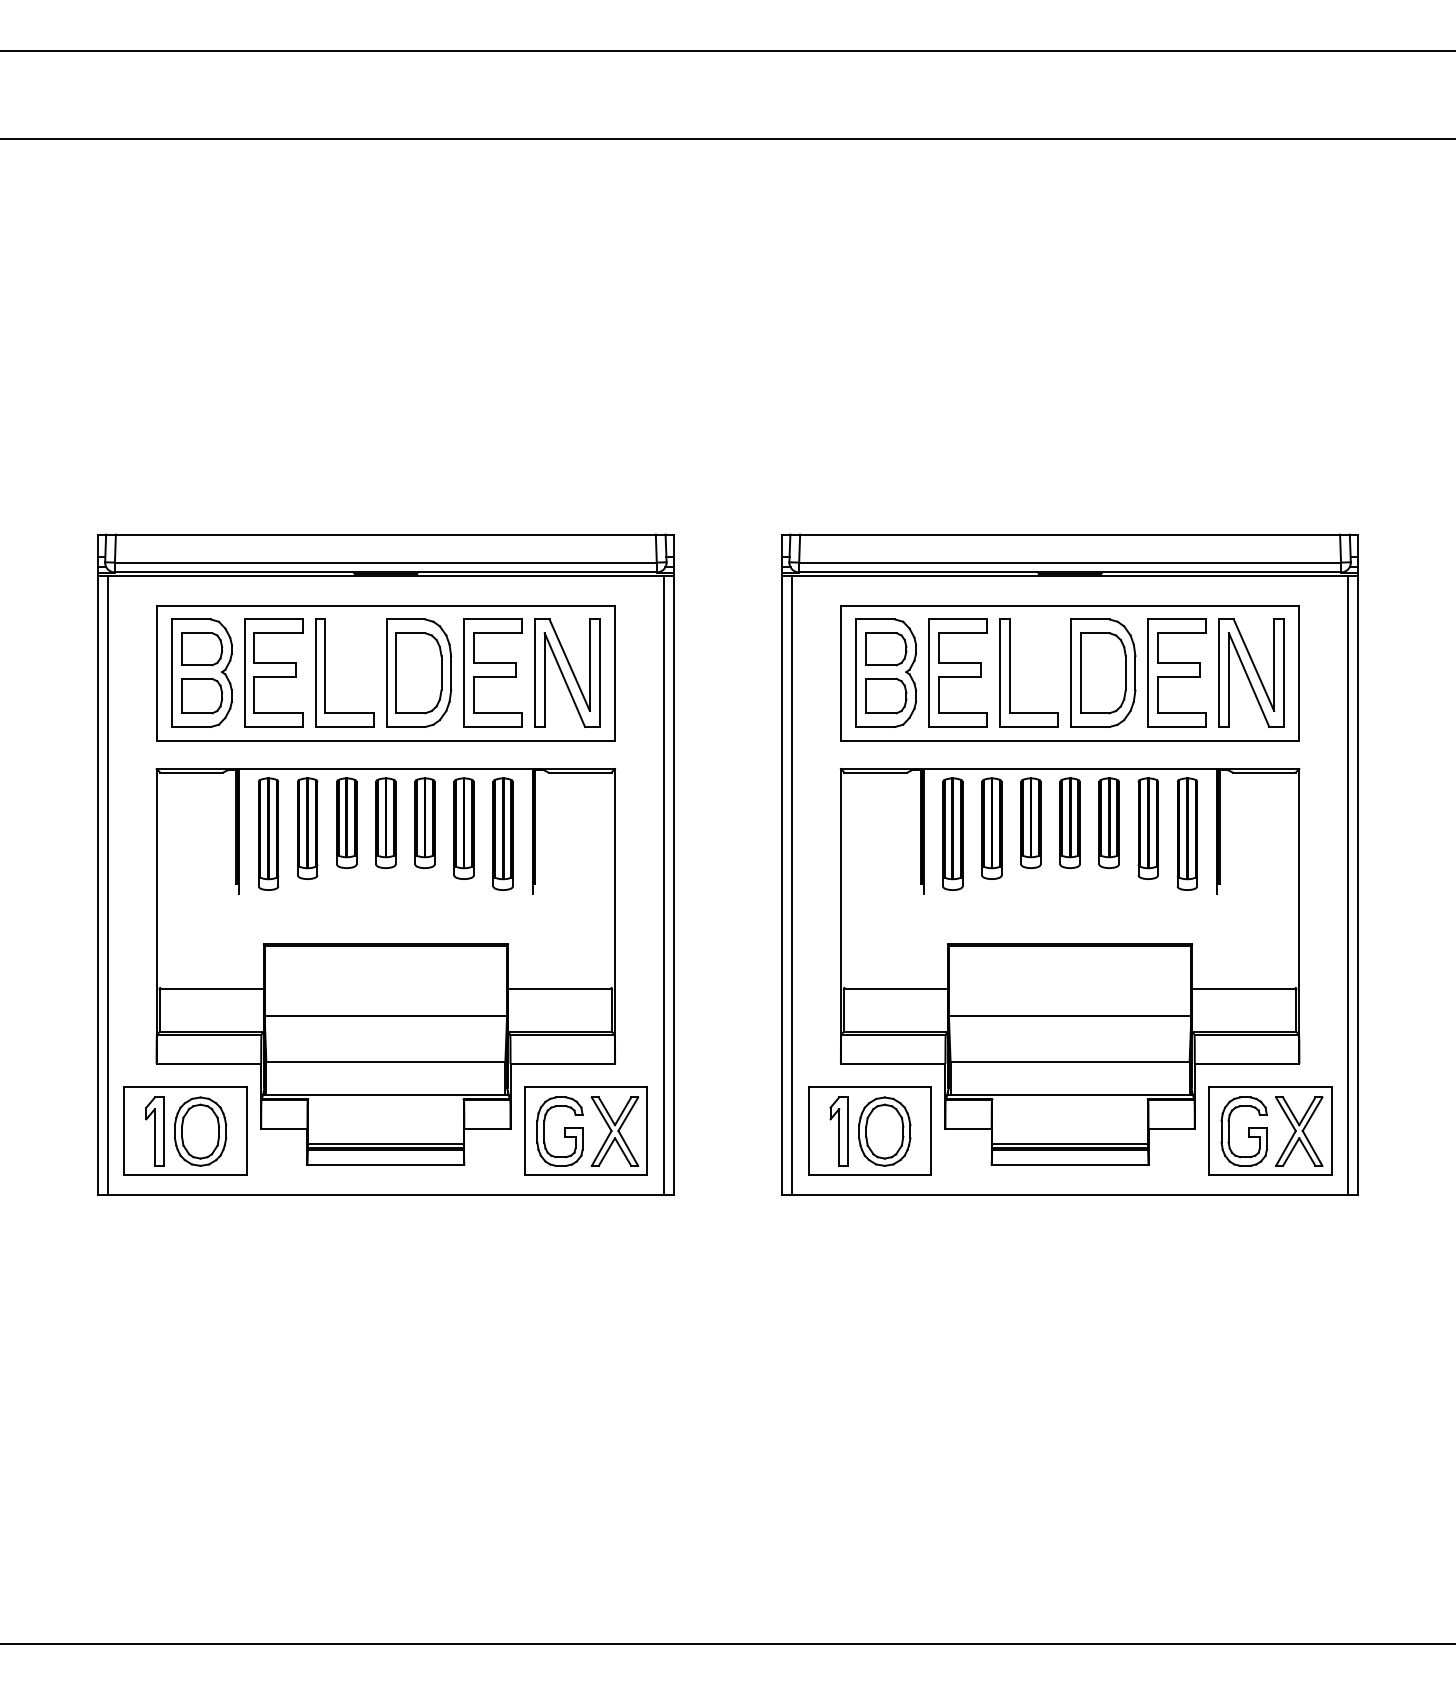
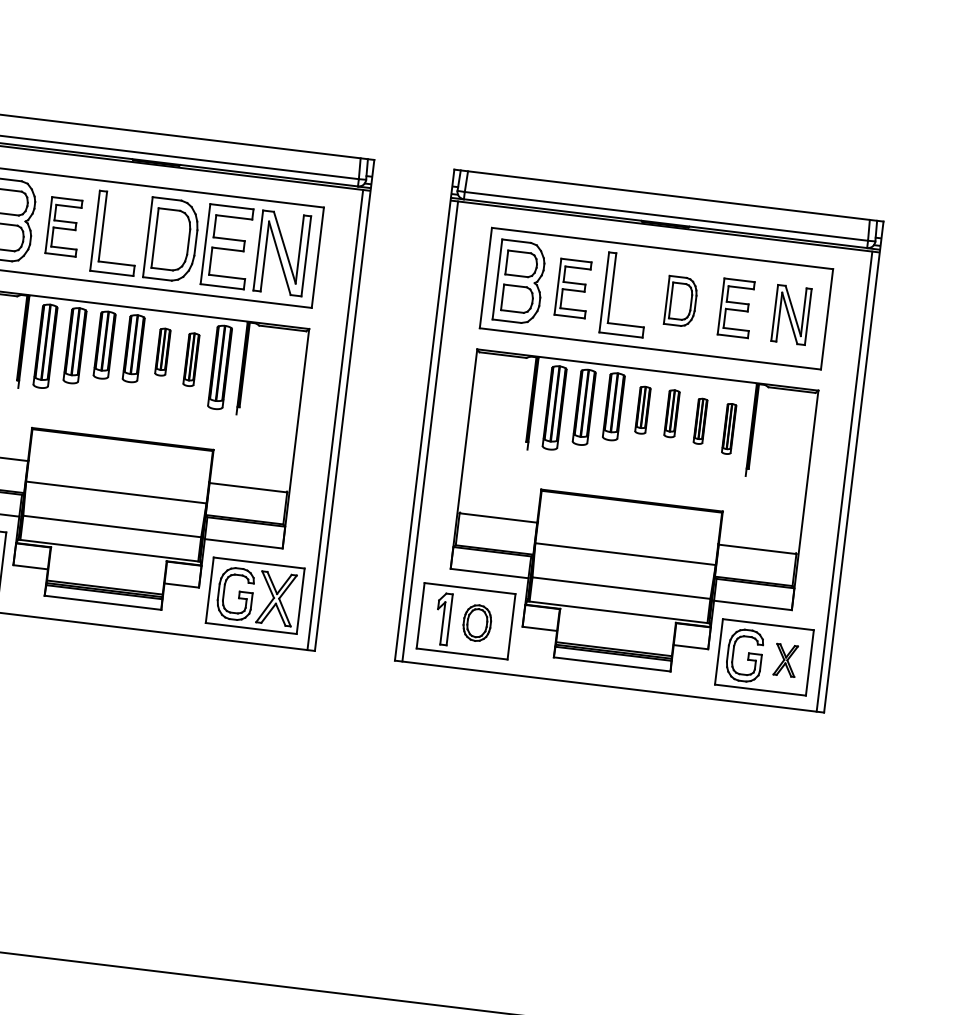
part: (273, 672) -> (63, 226), size x0.7
part: (957, 672) -> (572, 288), size x0.7
part: (1103, 672) -> (681, 301), size x0.6
part: (1176, 672) -> (735, 307), size x0.7
part: (1251, 672) -> (791, 314), size x0.7
part: (424, 822) -> (162, 351), size x0.7
part: (1069, 822) -> (642, 409), size x0.7
part: (1108, 822) -> (671, 413), size x0.7
part: (463, 828) -> (191, 359), size x0.7
part: (1147, 828) -> (700, 421), size x0.6
part: (1186, 833) -> (728, 428), size x0.6
part: (884, 1131) -> (477, 623), size x0.7
part: (1299, 1131) -> (785, 660), size x0.6

